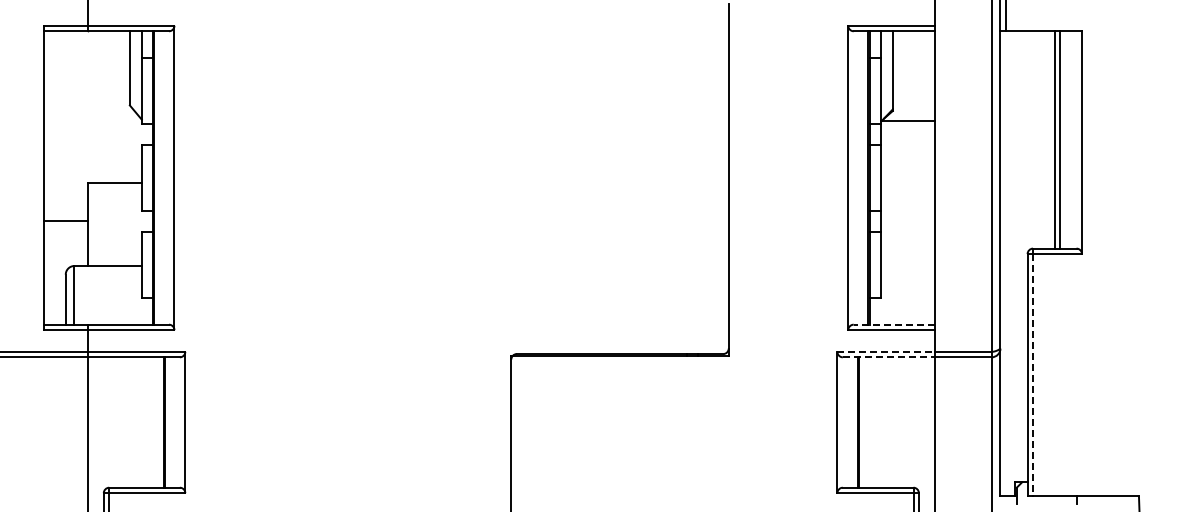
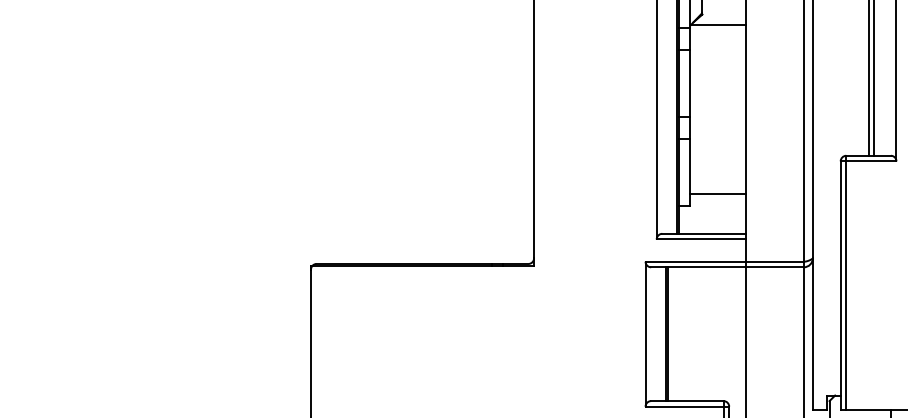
line: (907, 285) -> (717, 193), added
line: (894, 324) -> (704, 233), dashed -> solid
line: (886, 351) -> (695, 261), dashed -> solid
line: (889, 357) -> (699, 267), dashed -> solid
line: (1033, 375) -> (846, 285), dashed -> solid

